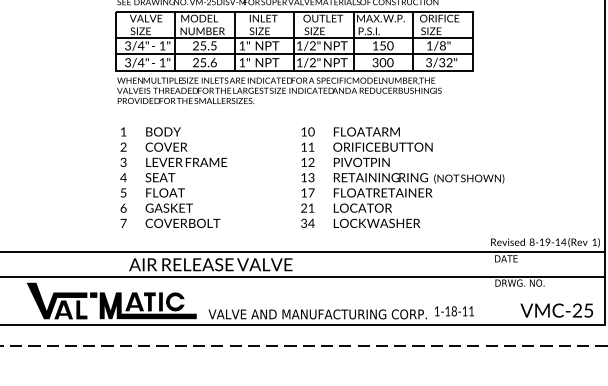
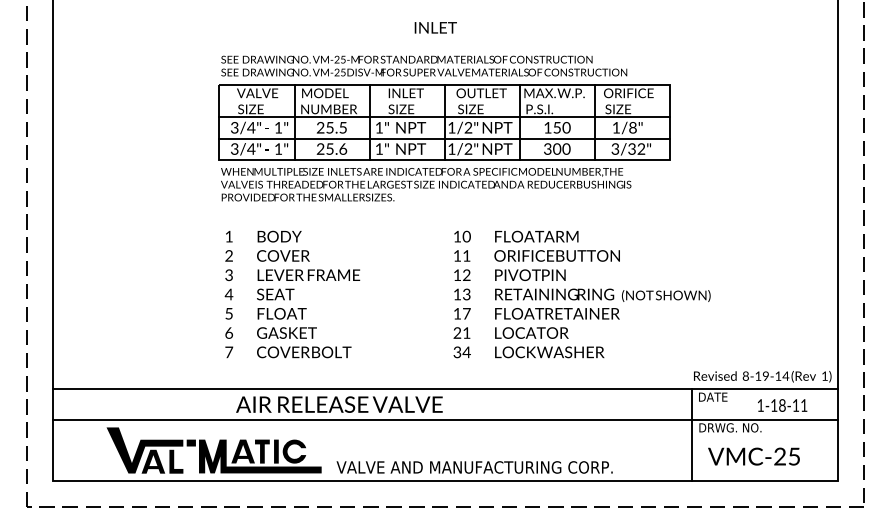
line: (489, 289) -> (691, 435), added
text: (556, 310) -> (753, 456), moved
text: (454, 311) -> (782, 405), moved

